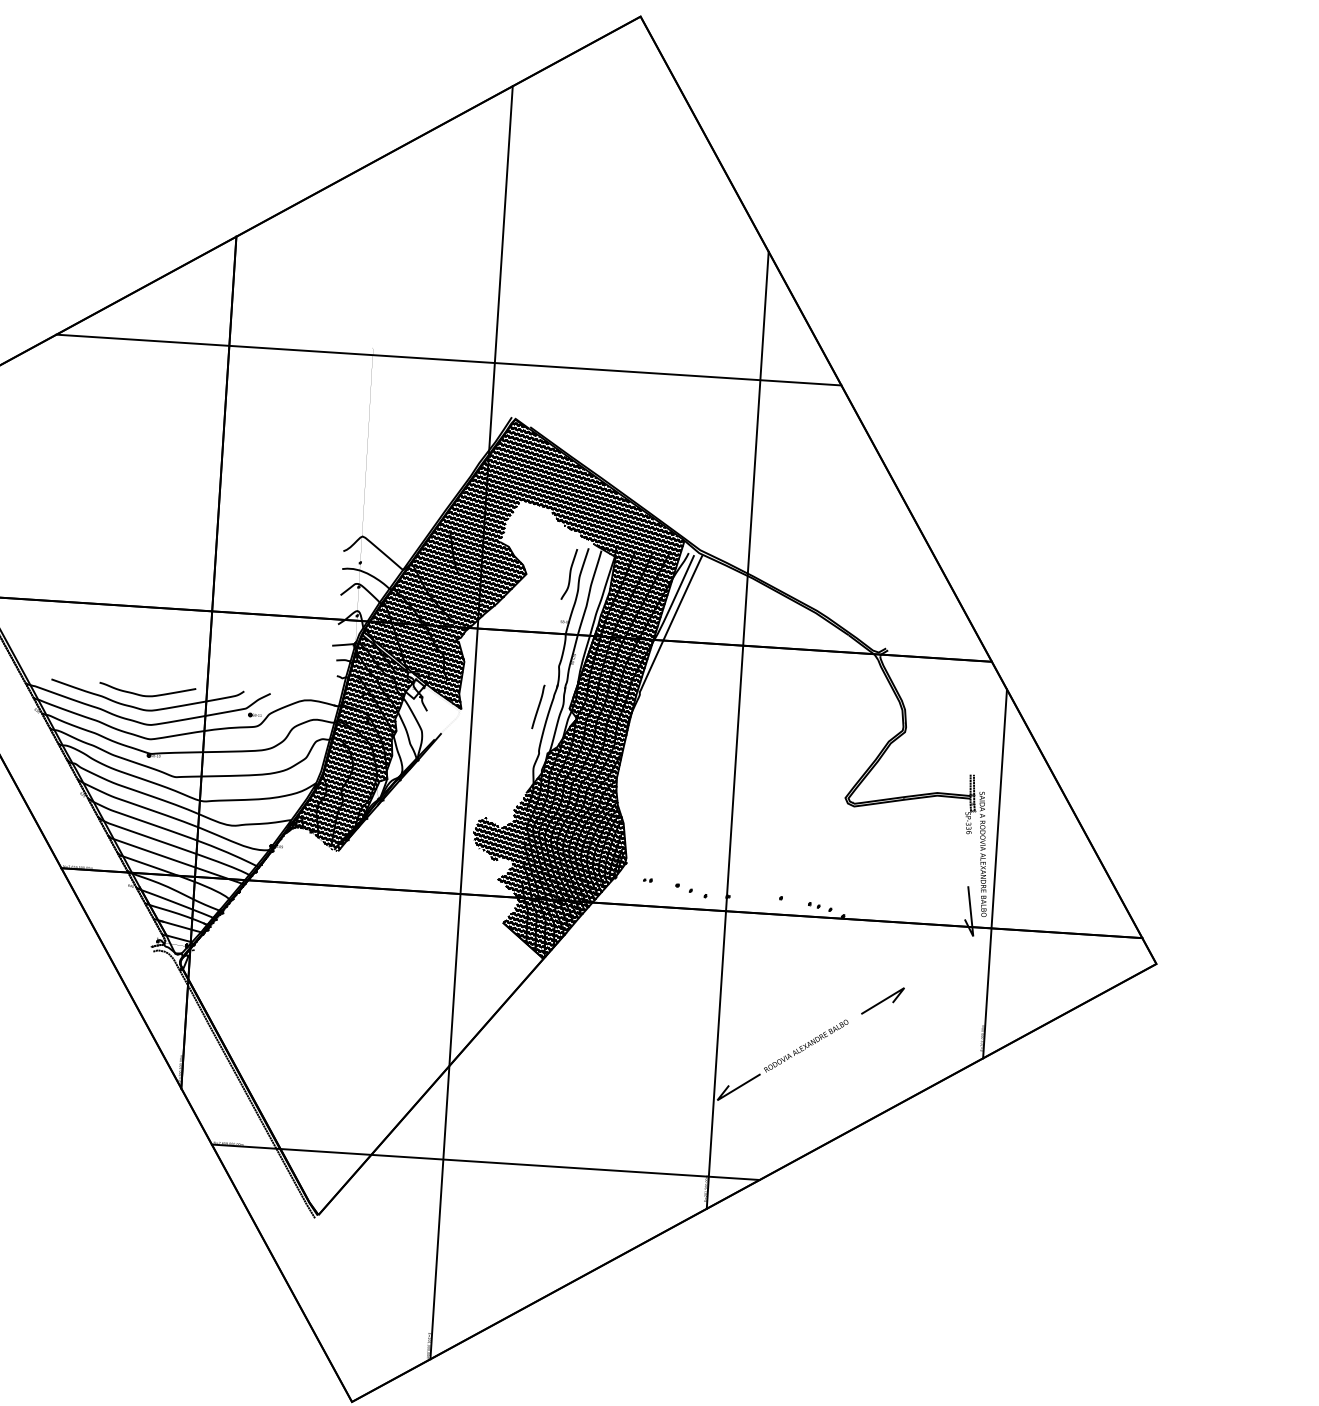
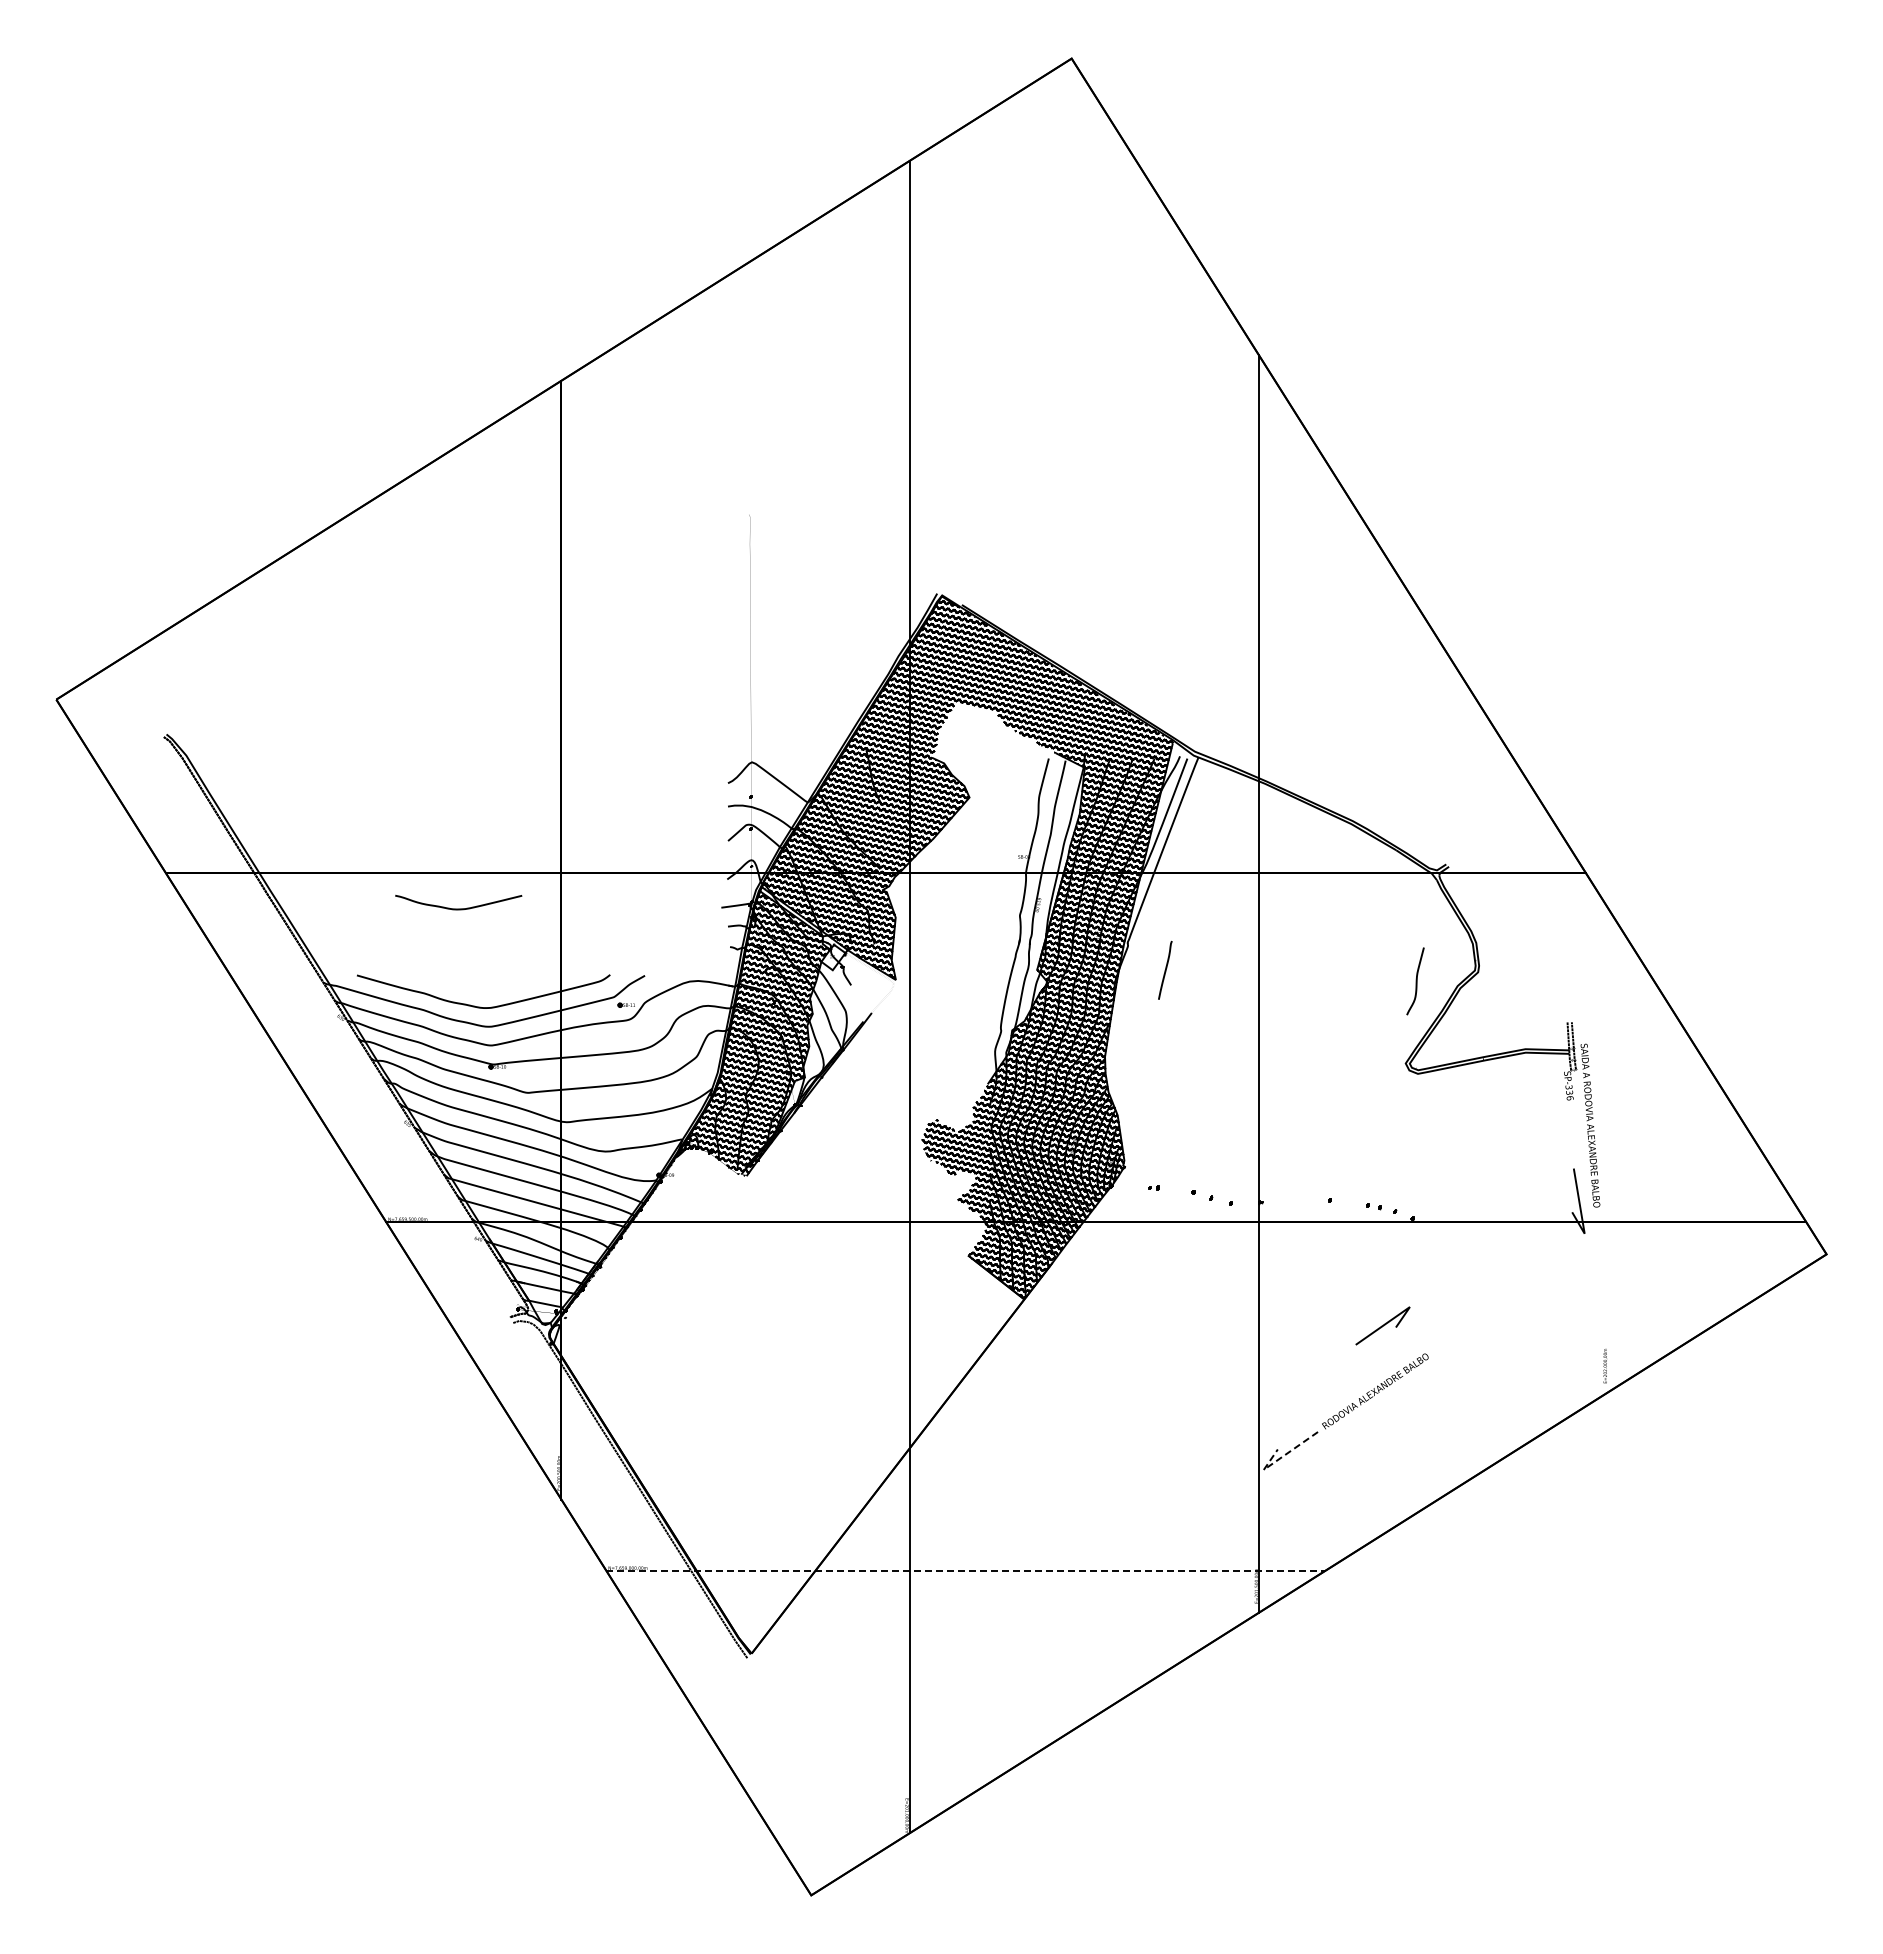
line: (448, 360) -> (849, 524), removed
curve: (569, 574) -> (1415, 981), moved
curve: (147, 695) -> (458, 908), moved
line: (538, 706) -> (1165, 969), moved
line: (994, 873) -> (1607, 1149), removed
line: (882, 1000) -> (1382, 1325), moved
line: (729, 1092) -> (1279, 1458), solid -> dashed
line: (486, 1162) -> (966, 1570), solid -> dashed

